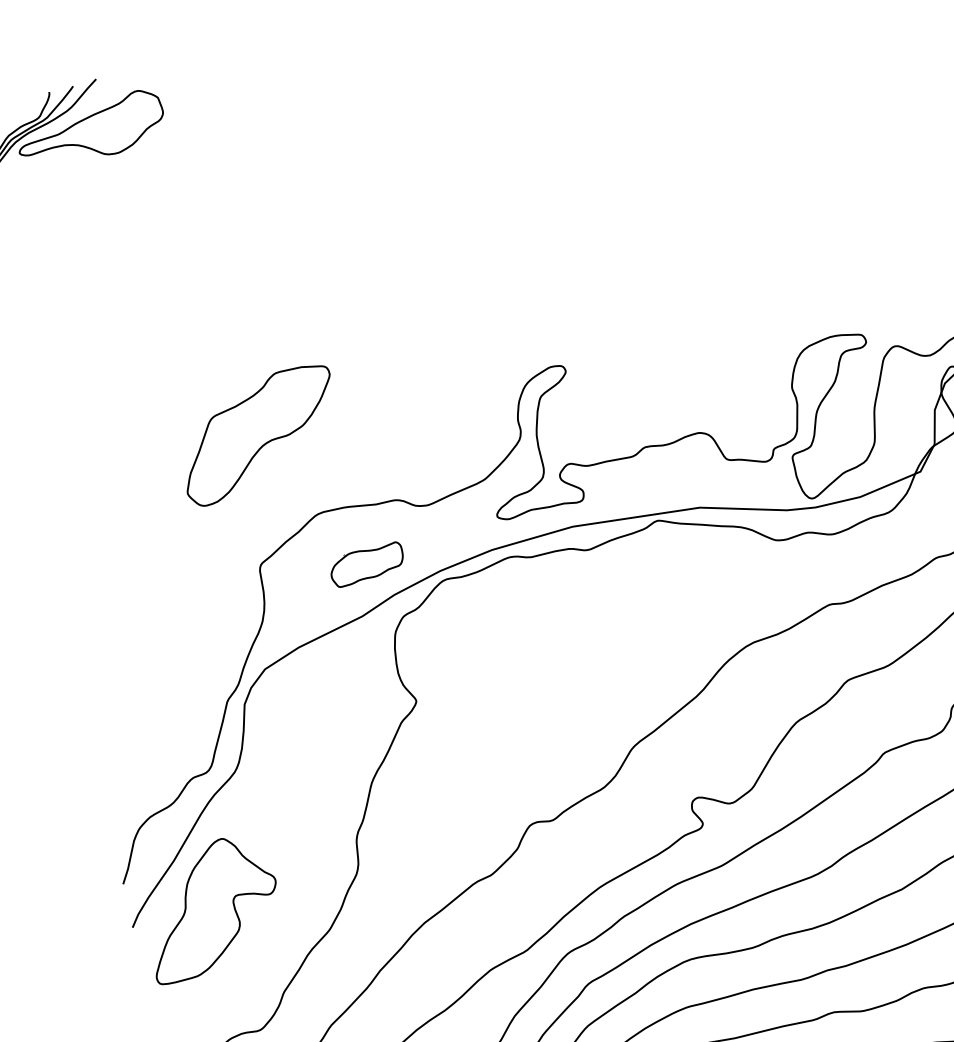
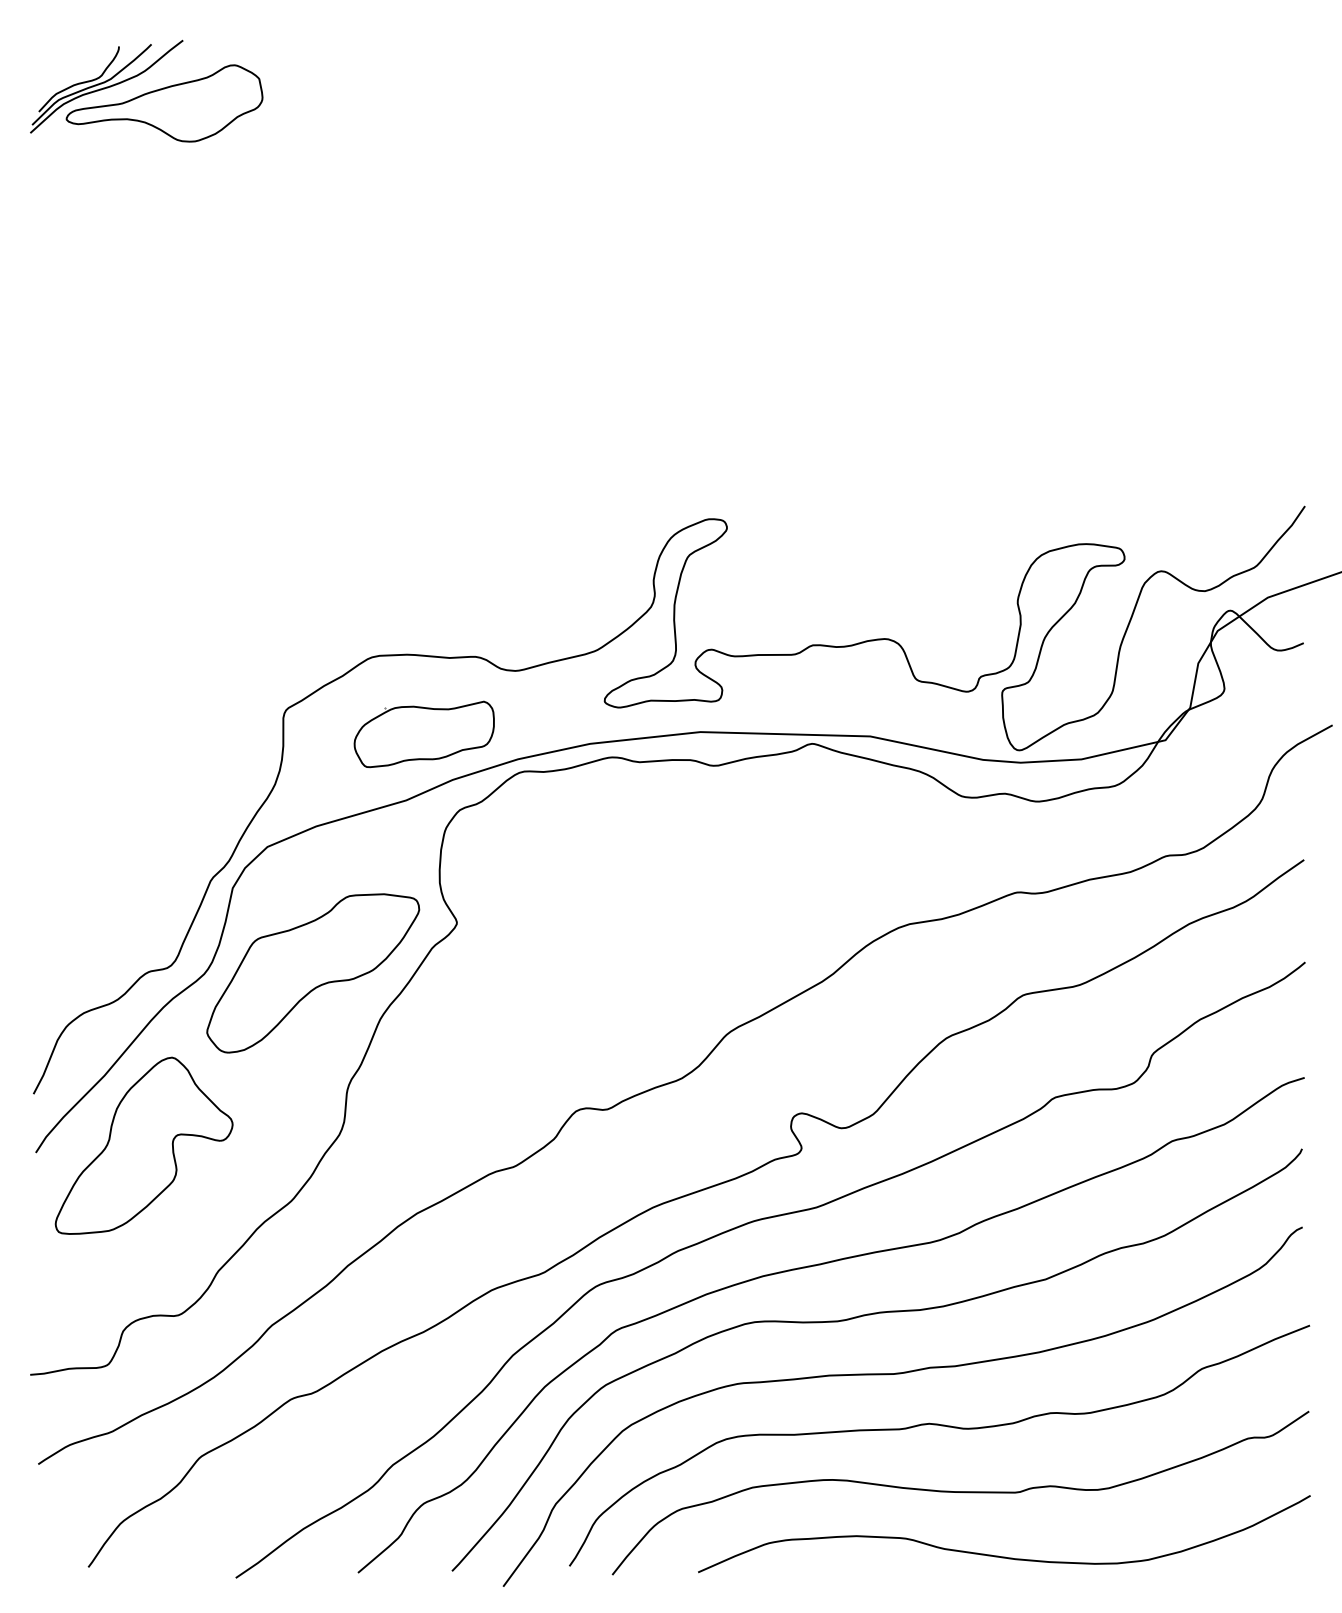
part: (259, 435) -> (313, 973), moved
part: (366, 564) -> (423, 734), size x1.43

